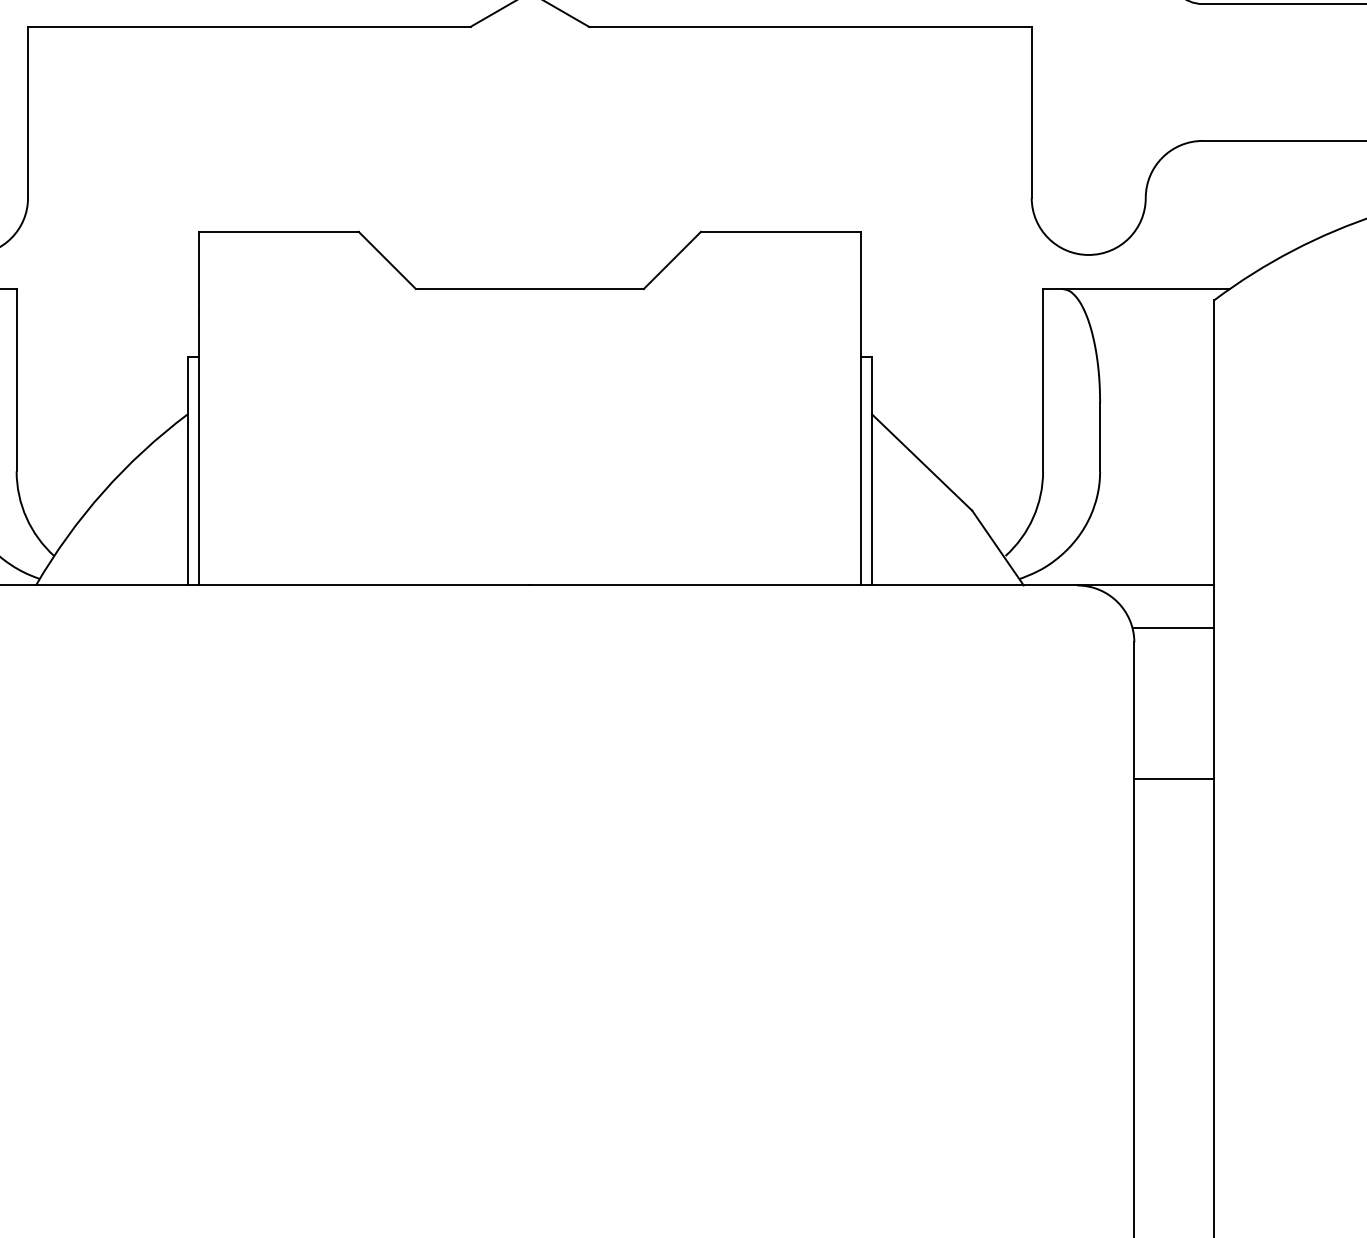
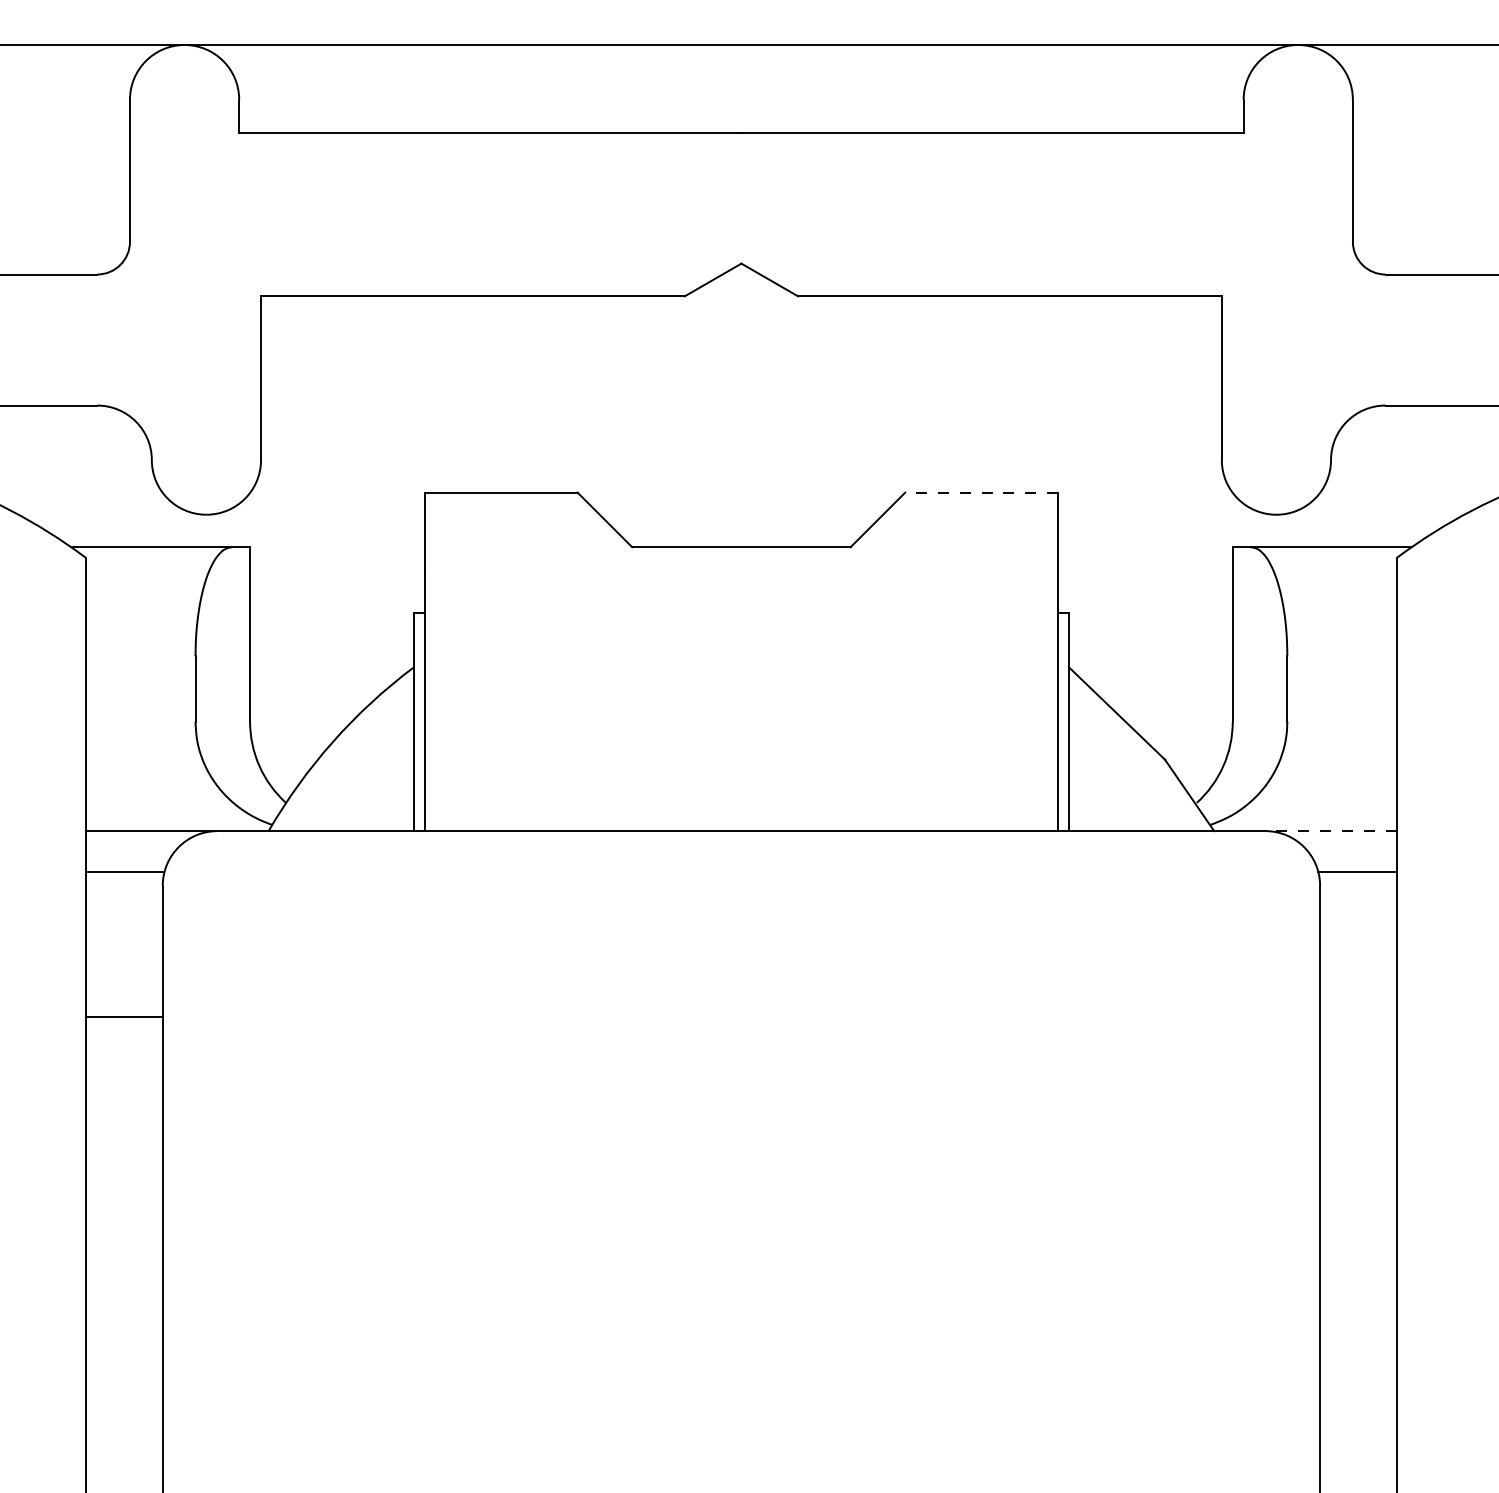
line: (780, 231) -> (981, 492), solid -> dashed
line: (1146, 585) -> (1331, 831), solid -> dashed
line: (1174, 779) -> (1358, 1016), removed

